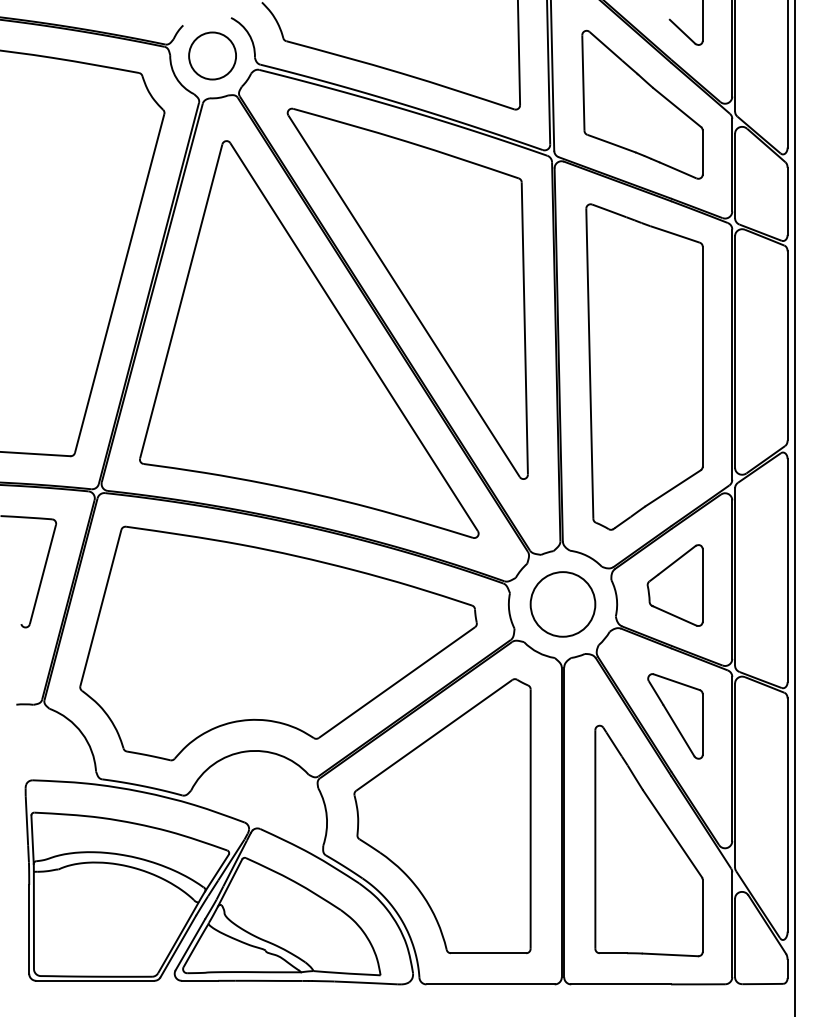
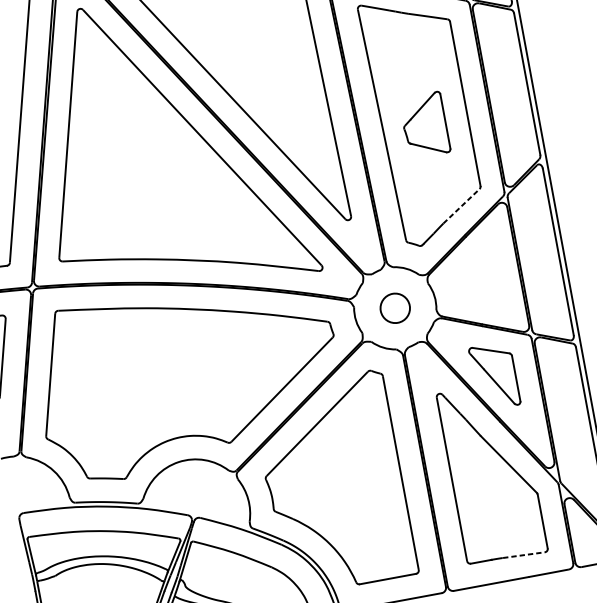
line: (673, 488) -> (461, 206), solid -> dashed
part: (674, 585) -> (424, 125), moved
circle: (562, 604) -> (394, 308), size x0.6
line: (670, 954) -> (523, 554), solid -> dashed

